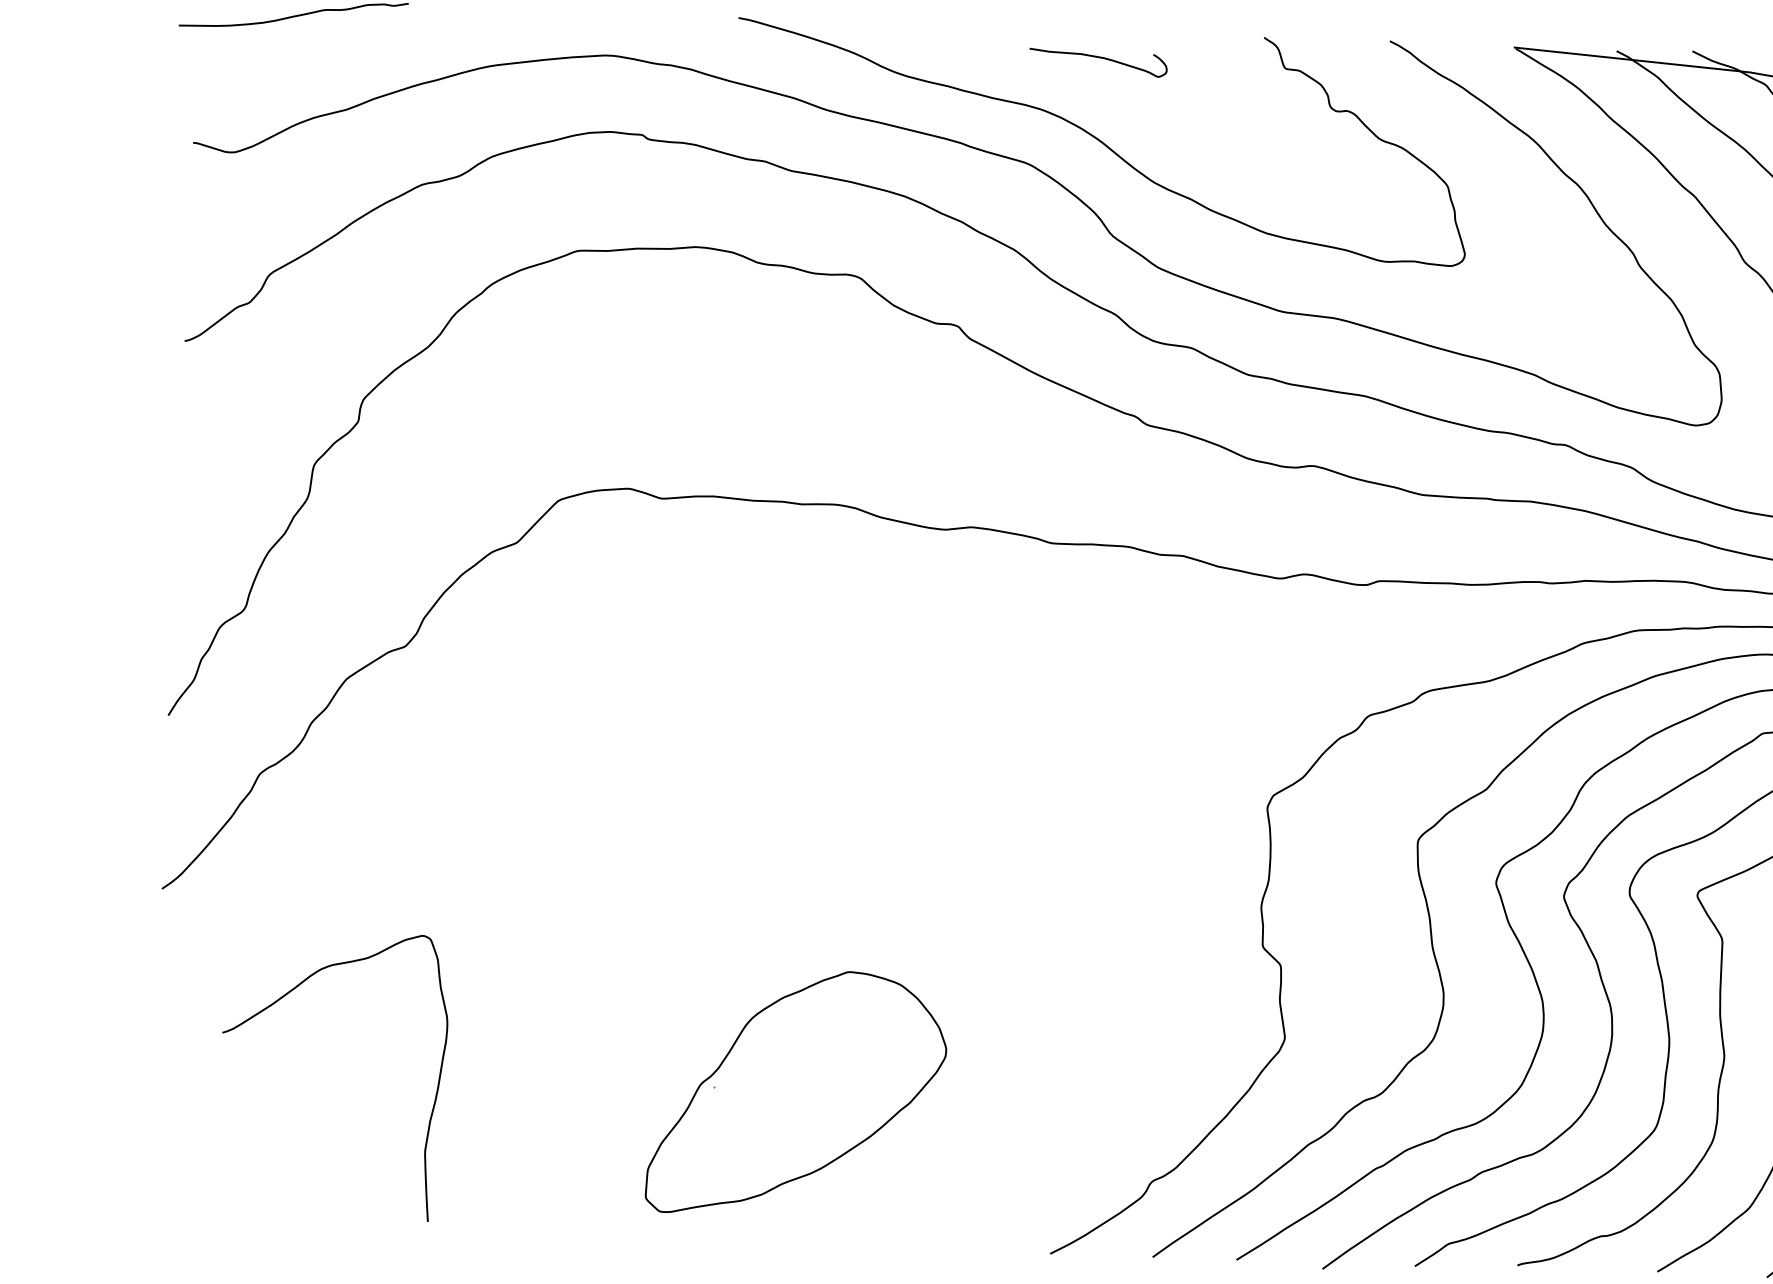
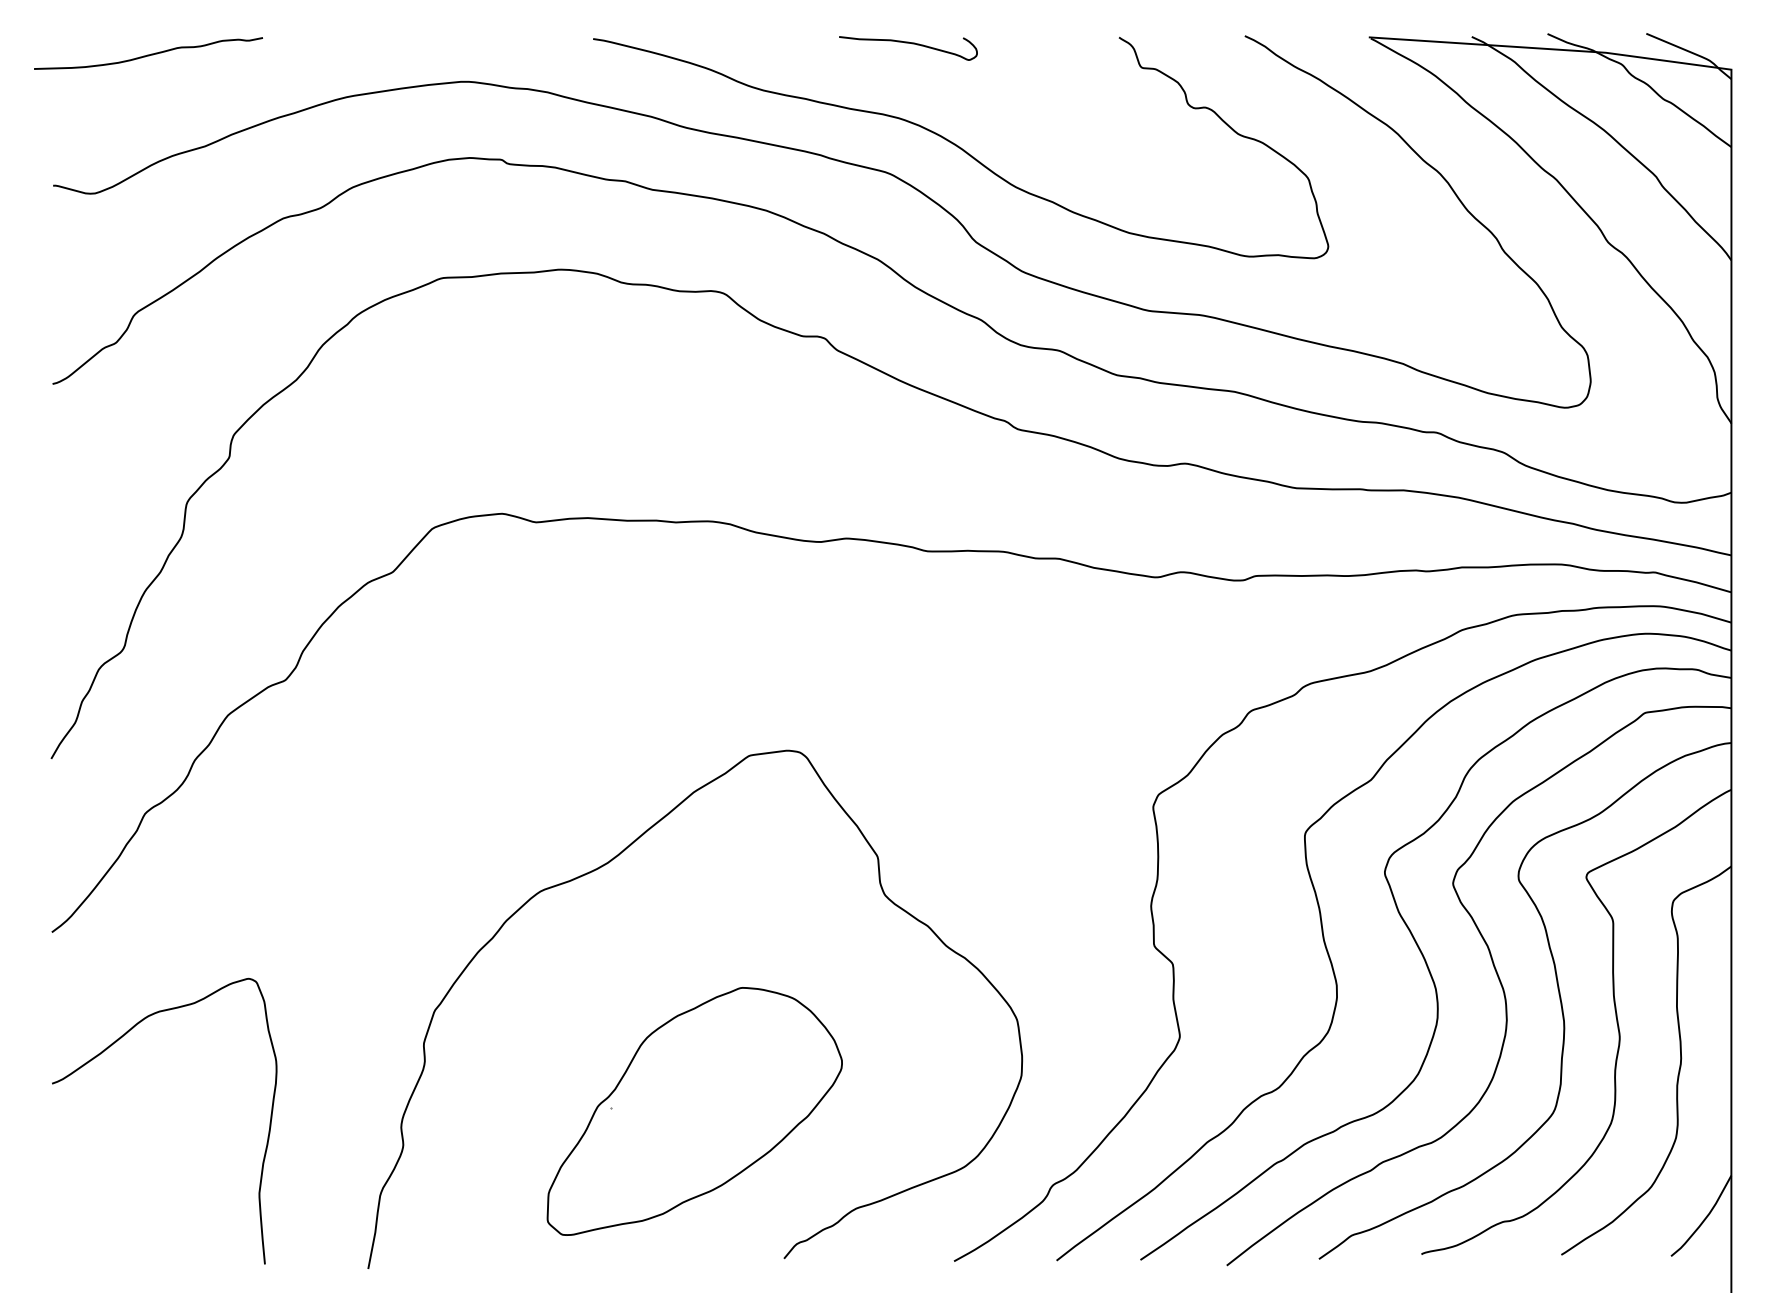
curve: (1098, 57) -> (908, 43), moved
curve: (719, 843) -> (607, 864), added
curve: (278, 1001) -> (106, 1050), moved

